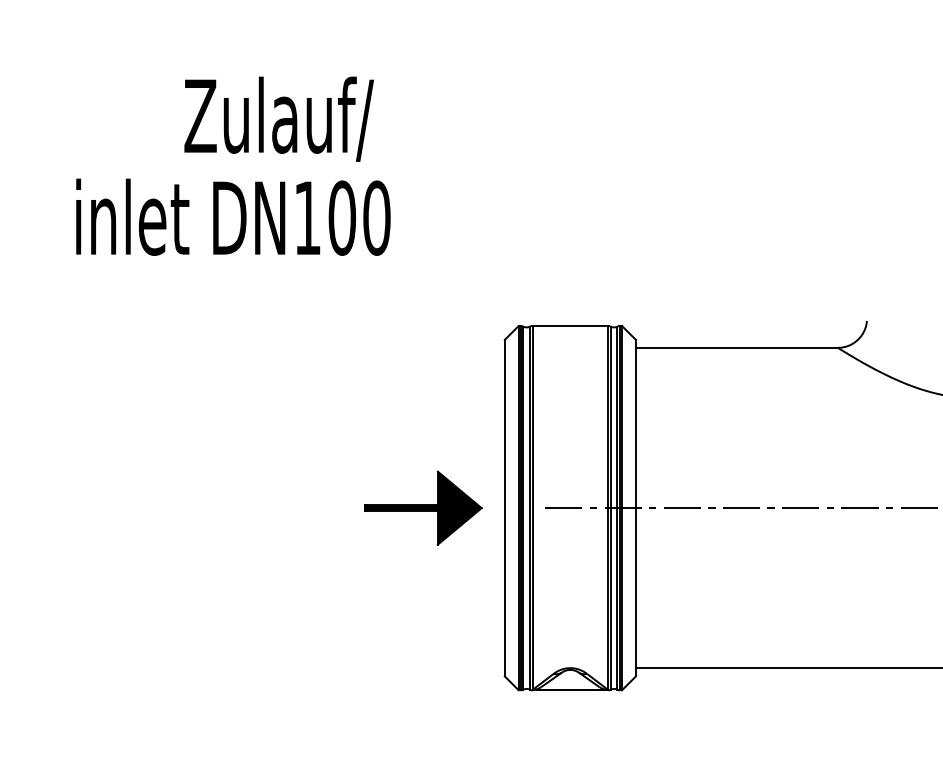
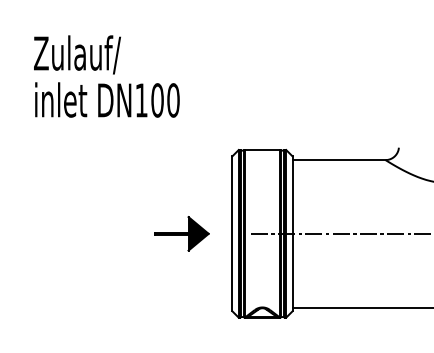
text: (279, 118) -> (77, 54), moved
part: (422, 507) -> (181, 233), moved

